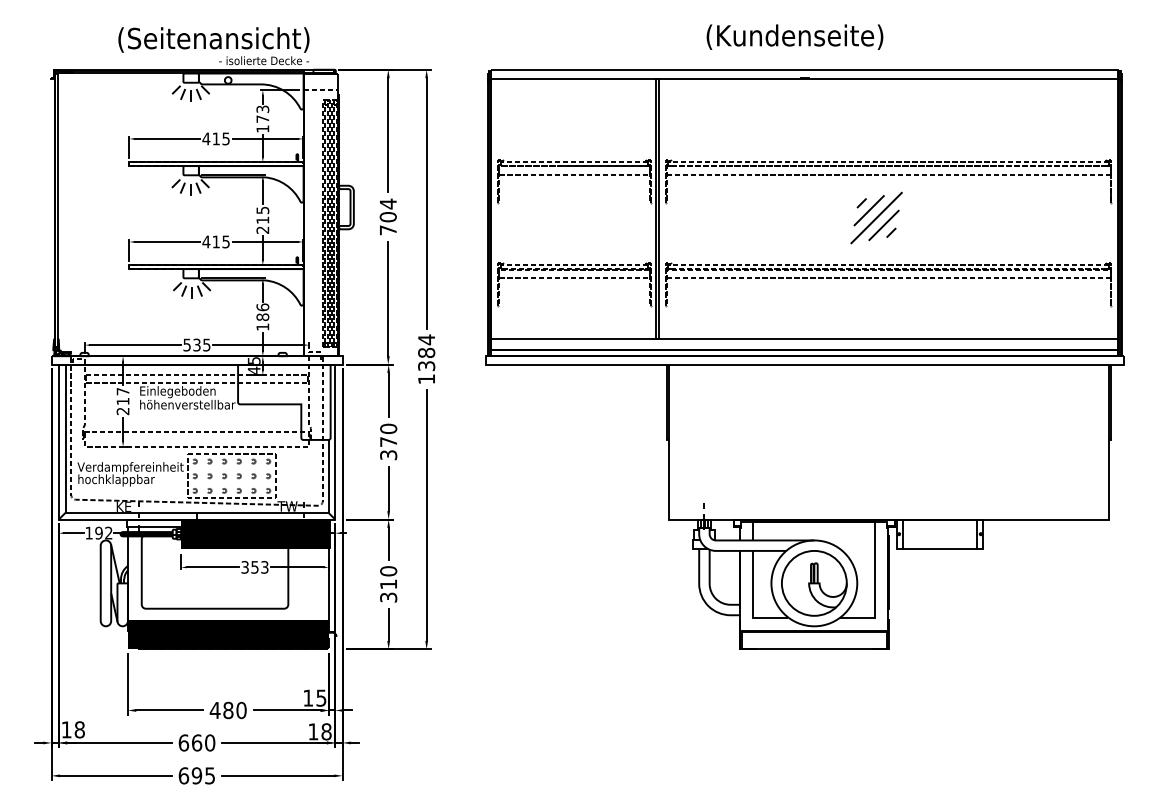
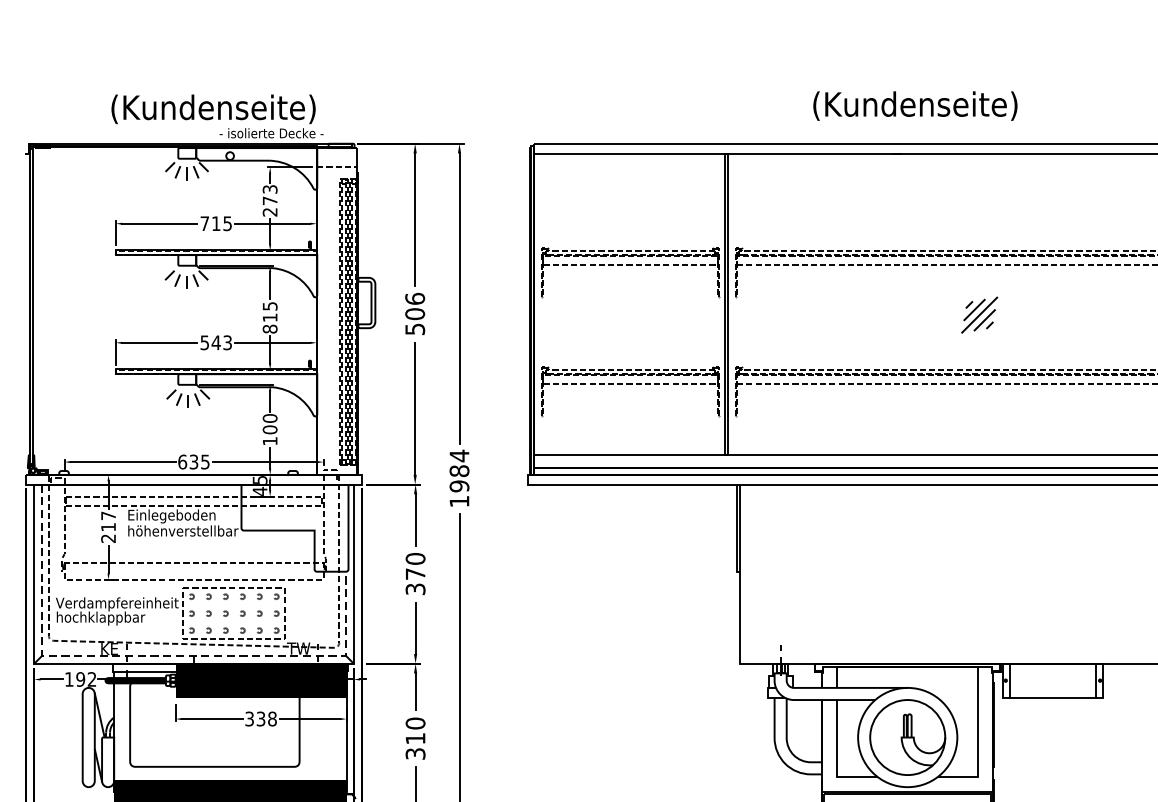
text: (794, 36) -> (914, 105), moved
text: (213, 39) -> (213, 108), (Seitenansicht) -> (Kundenseite)
text: (262, 128) -> (269, 211), 173 -> 273
text: (206, 138) -> (204, 223), 415 -> 715
text: (387, 216) -> (414, 313), 704 -> 506
part: (876, 217) -> (979, 314), size x0.6
text: (262, 229) -> (269, 328), 215 -> 815
text: (215, 241) -> (215, 342), 415 -> 543
text: (262, 312) -> (269, 424), 186 -> 100
text: (187, 344) -> (183, 461), 535 -> 635
text: (426, 366) -> (459, 486), 1384 -> 1984
line: (159, 512) -> (150, 655), solid -> dashed
text: (259, 566) -> (266, 718), 353 -> 338

